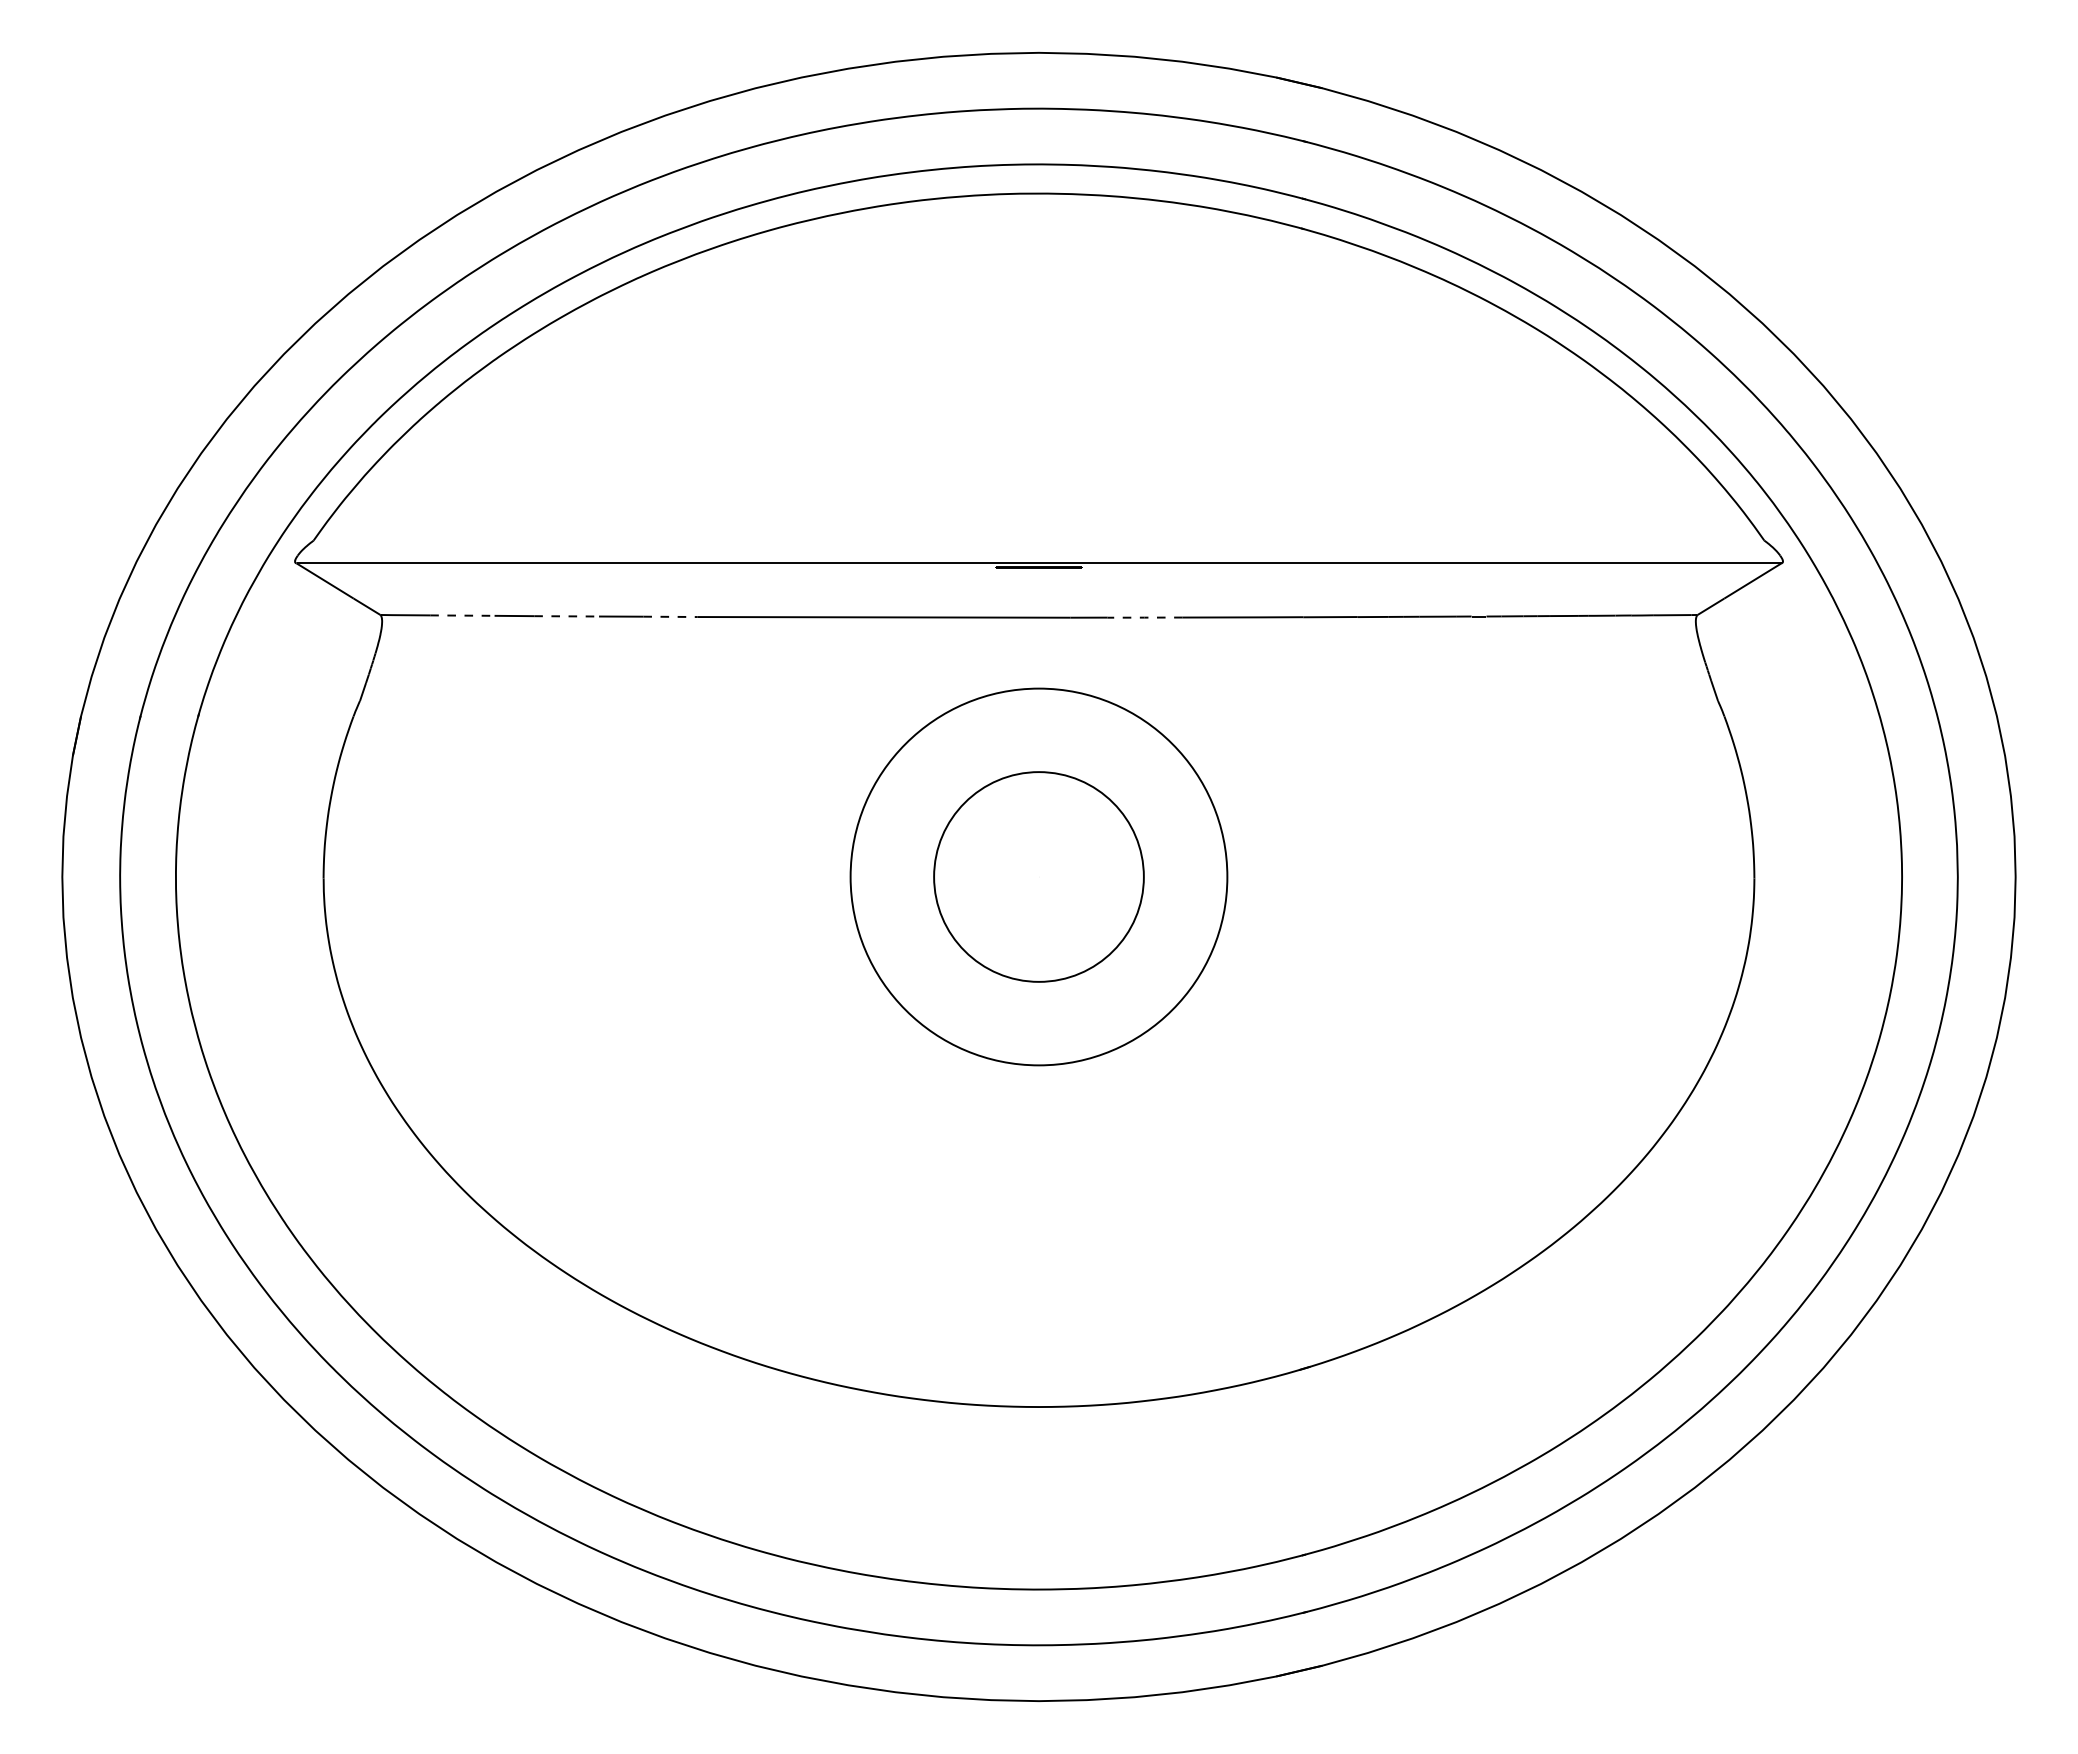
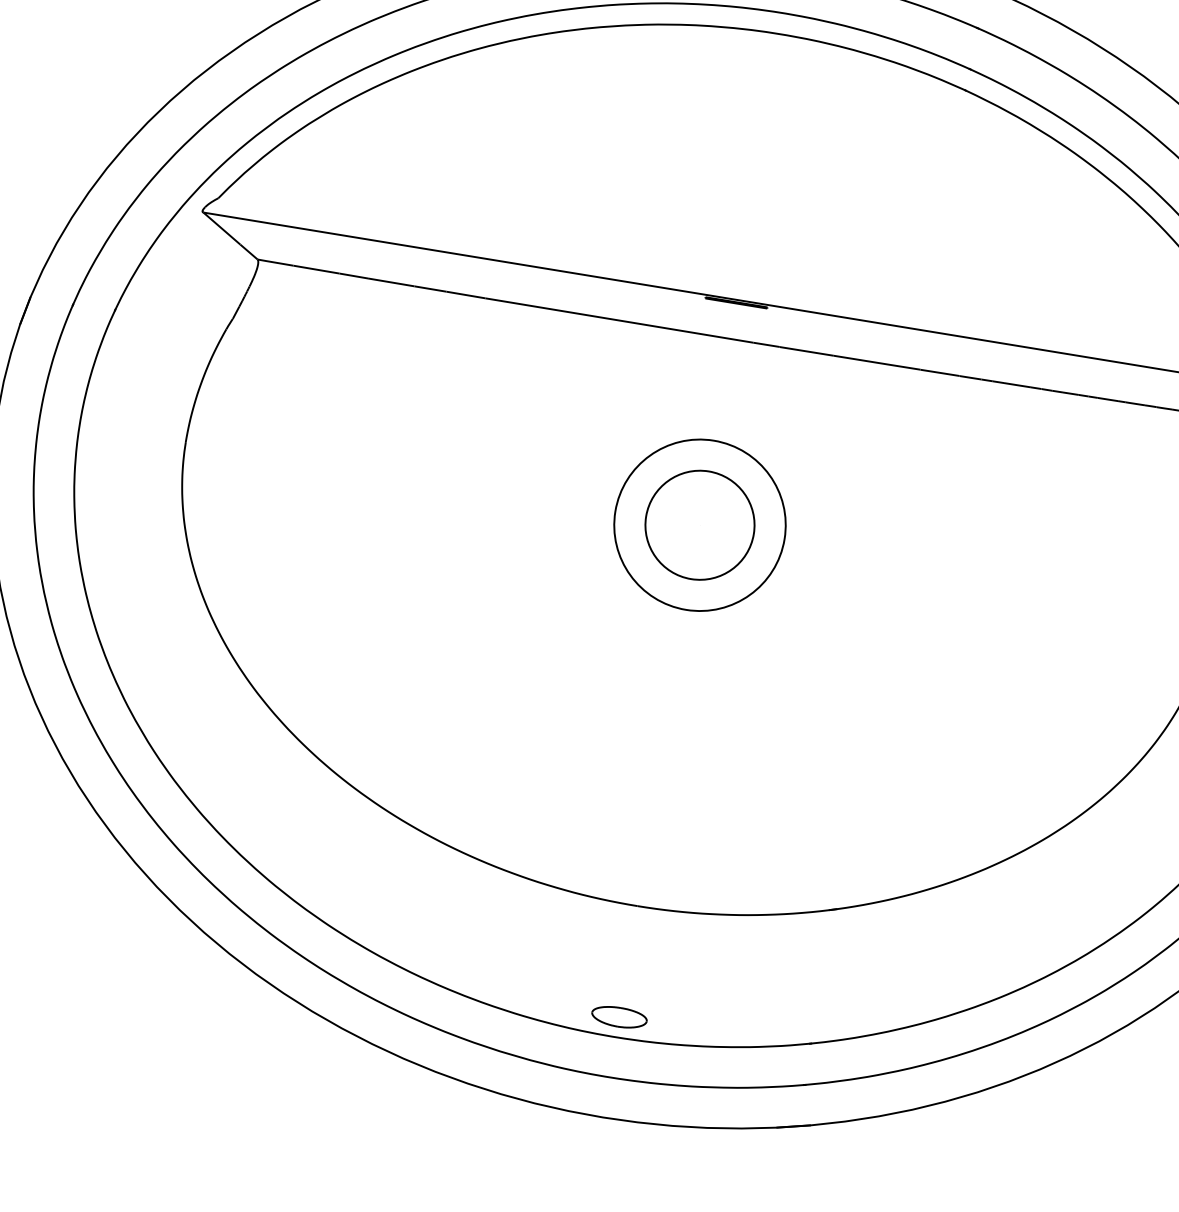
line: (462, 615) -> (316, 269), dashed -> solid
line: (567, 616) -> (391, 282), dashed -> solid
line: (671, 616) -> (466, 294), dashed -> solid
line: (1144, 617) -> (806, 351), dashed -> solid
circle: (1038, 876) -> (699, 524), size x0.62
circle: (1038, 876) -> (699, 524), size x0.71
part: (1038, 1561) -> (619, 1017), added

